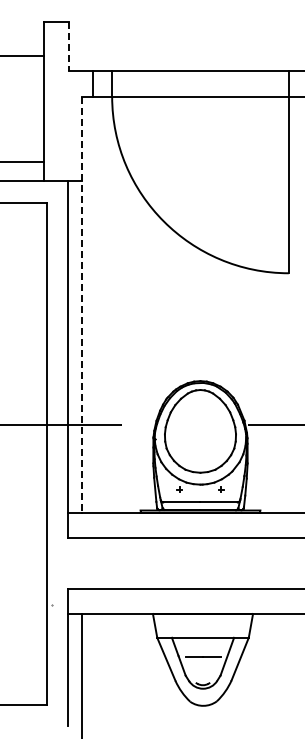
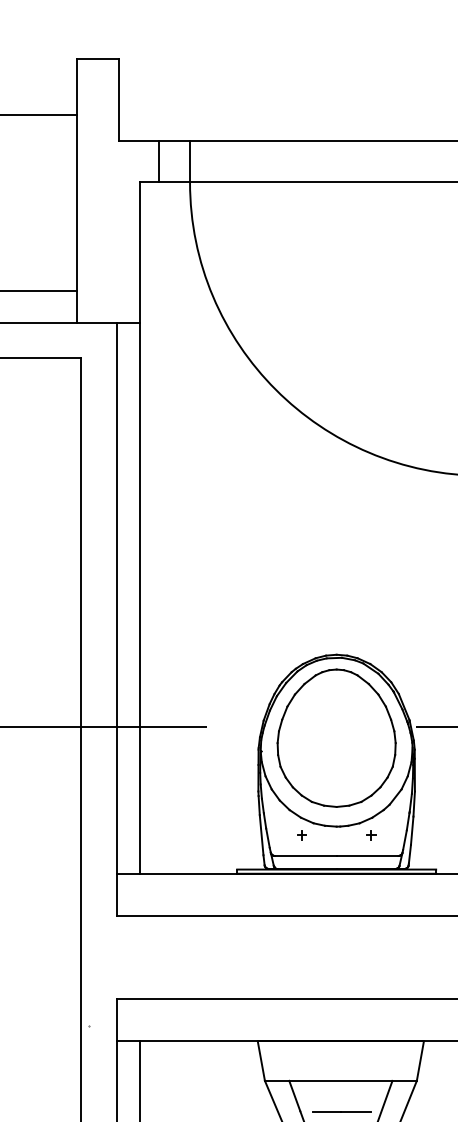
line: (69, 46) -> (119, 99), dashed -> solid
line: (81, 305) -> (139, 529), dashed -> solid

